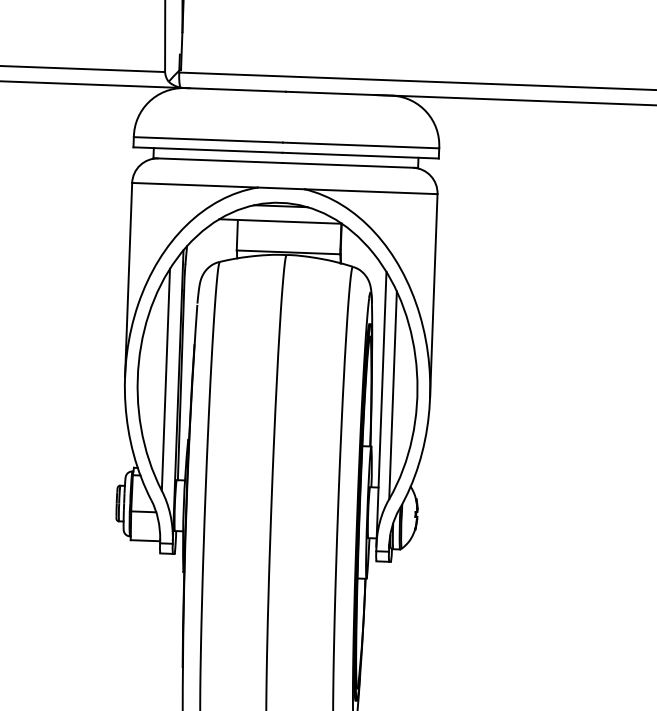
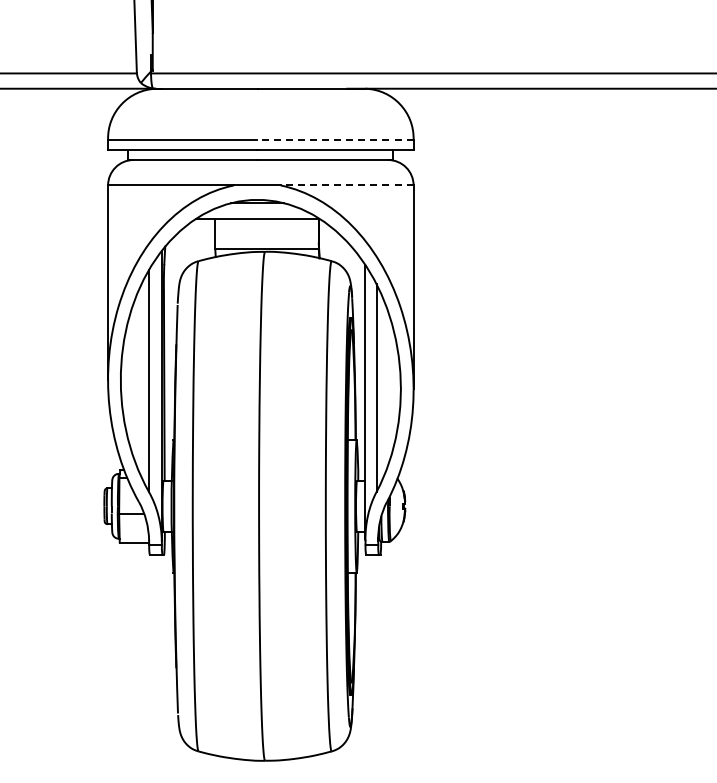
line: (360, 145) -> (334, 139), solid -> dashed
line: (370, 191) -> (346, 185), solid -> dashed

